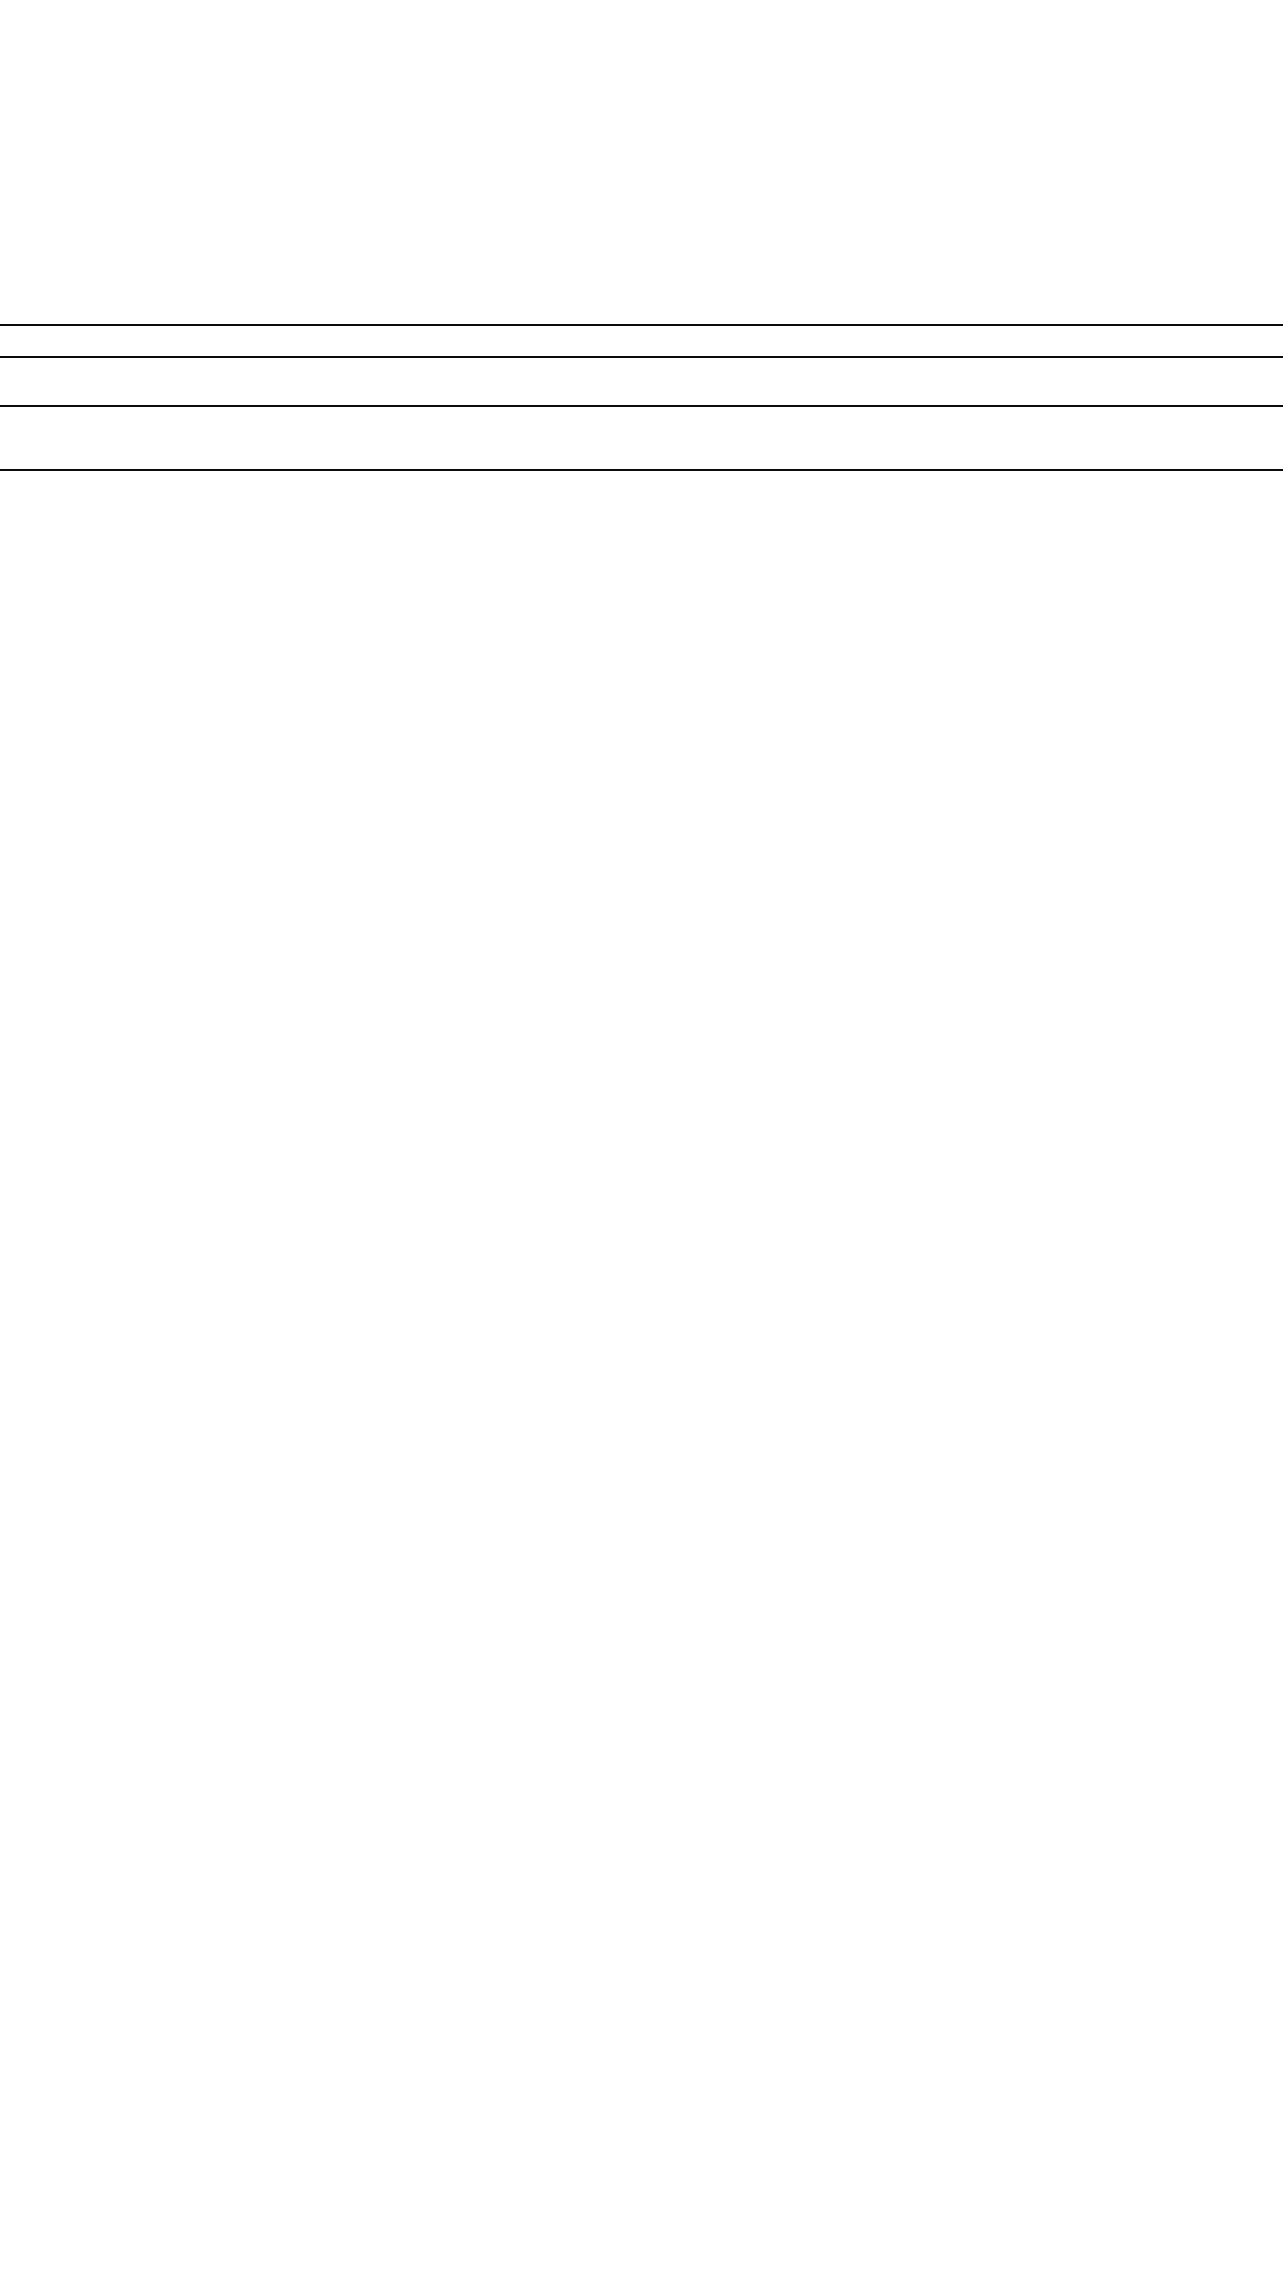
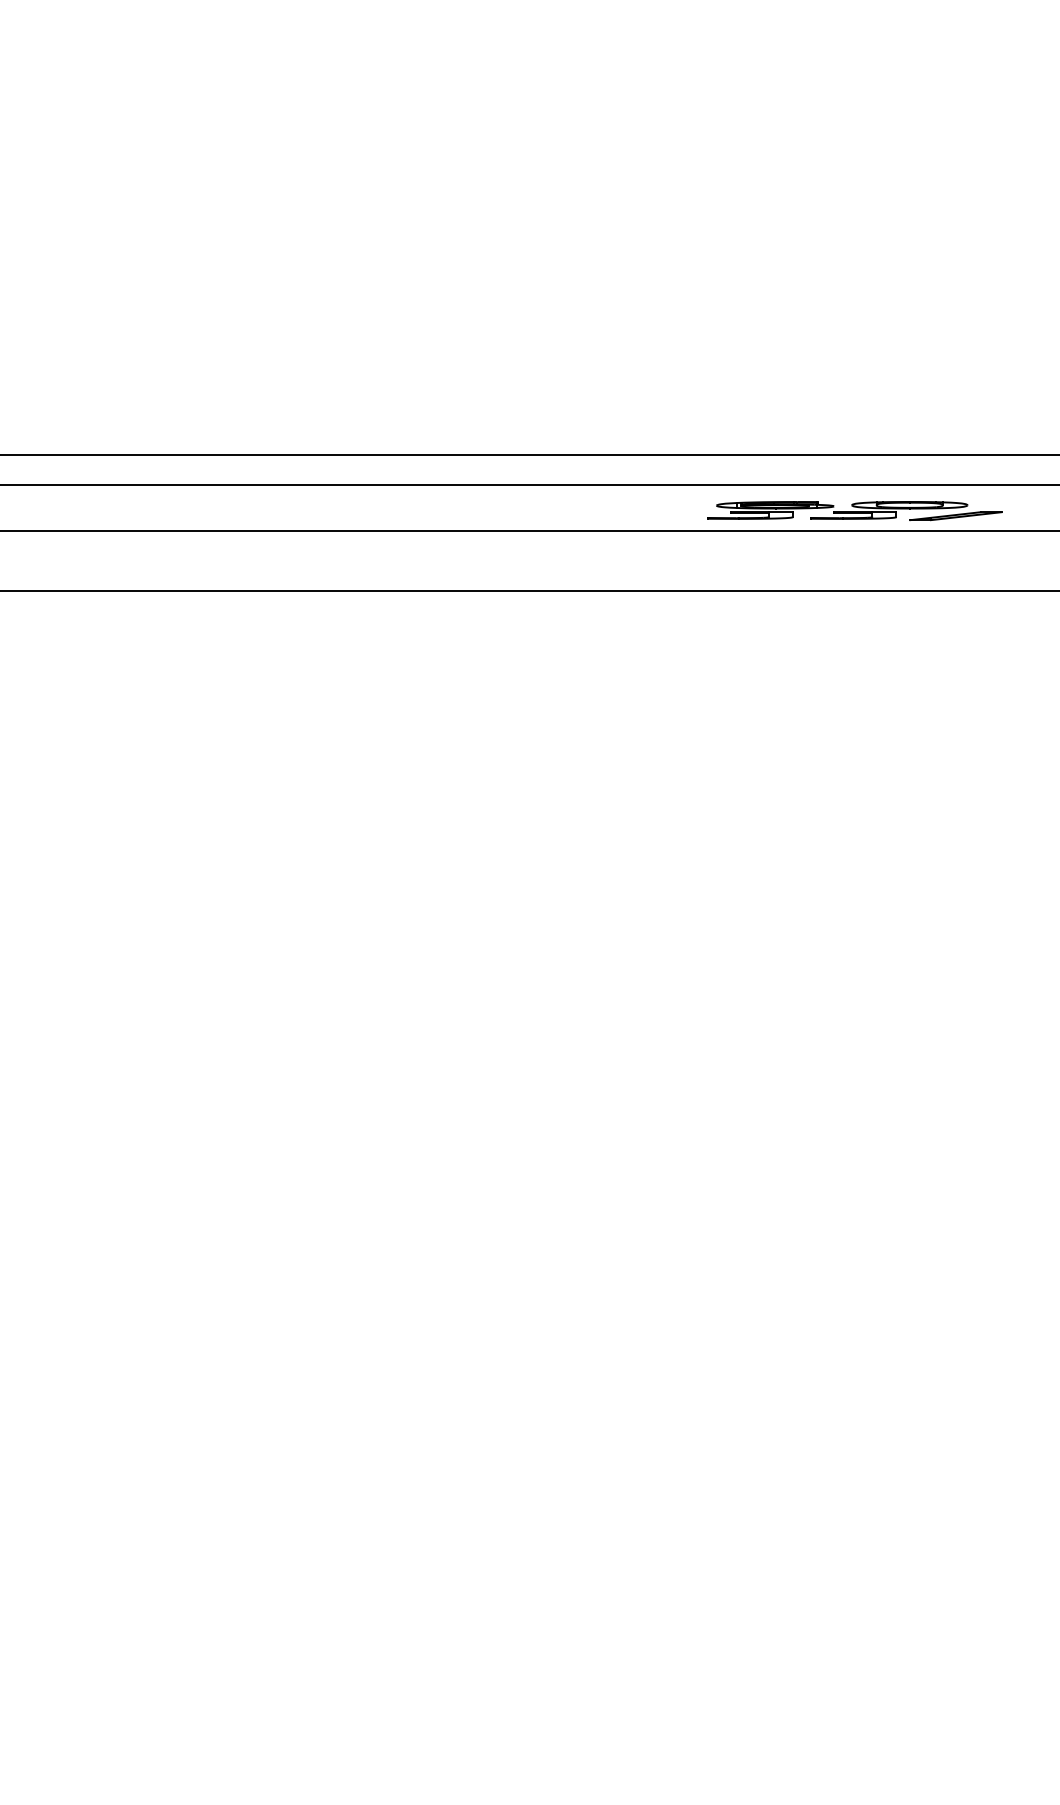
part: (1088, 384) -> (854, 510), added

